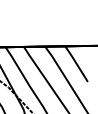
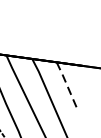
line: (76, 63) -> (67, 85), solid -> dashed

